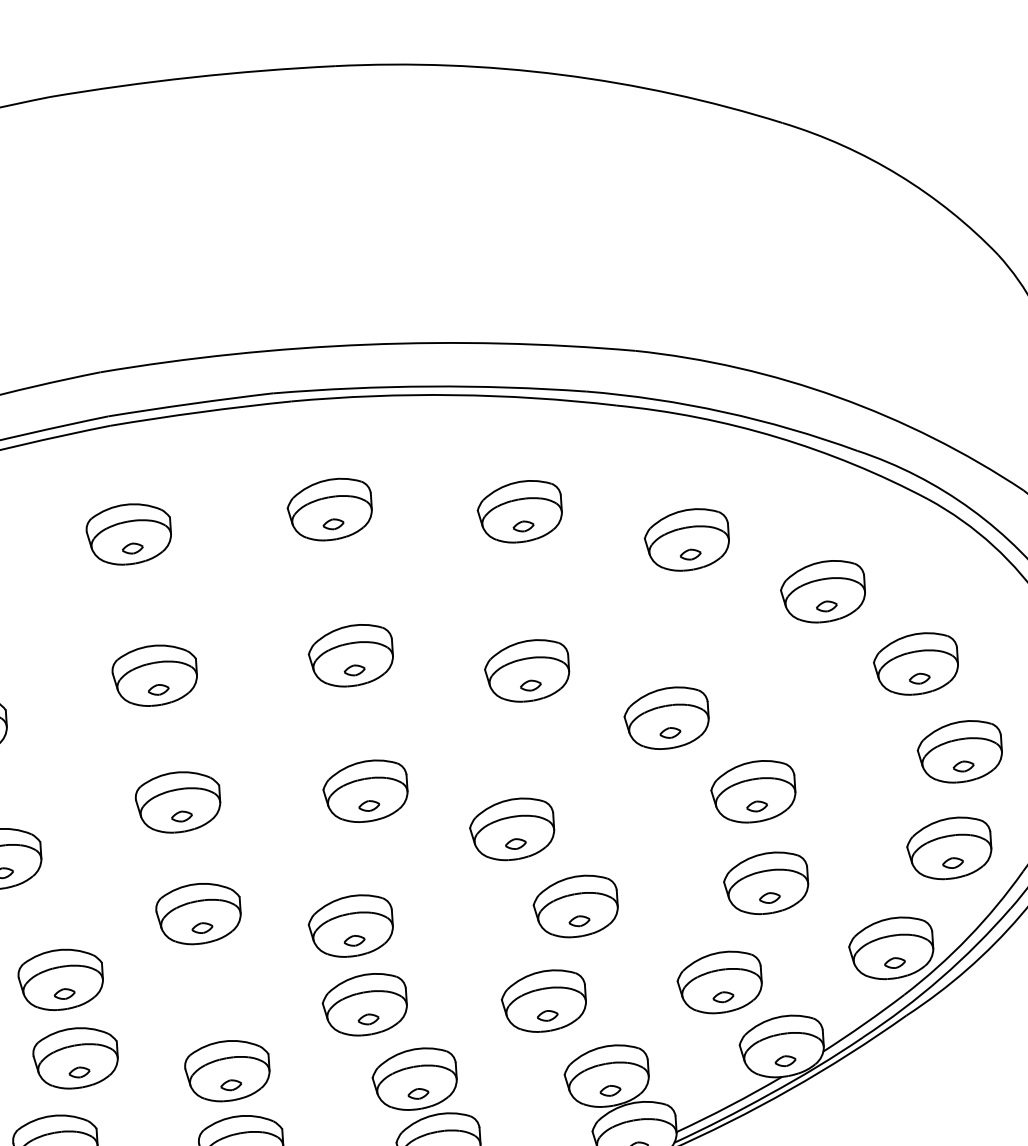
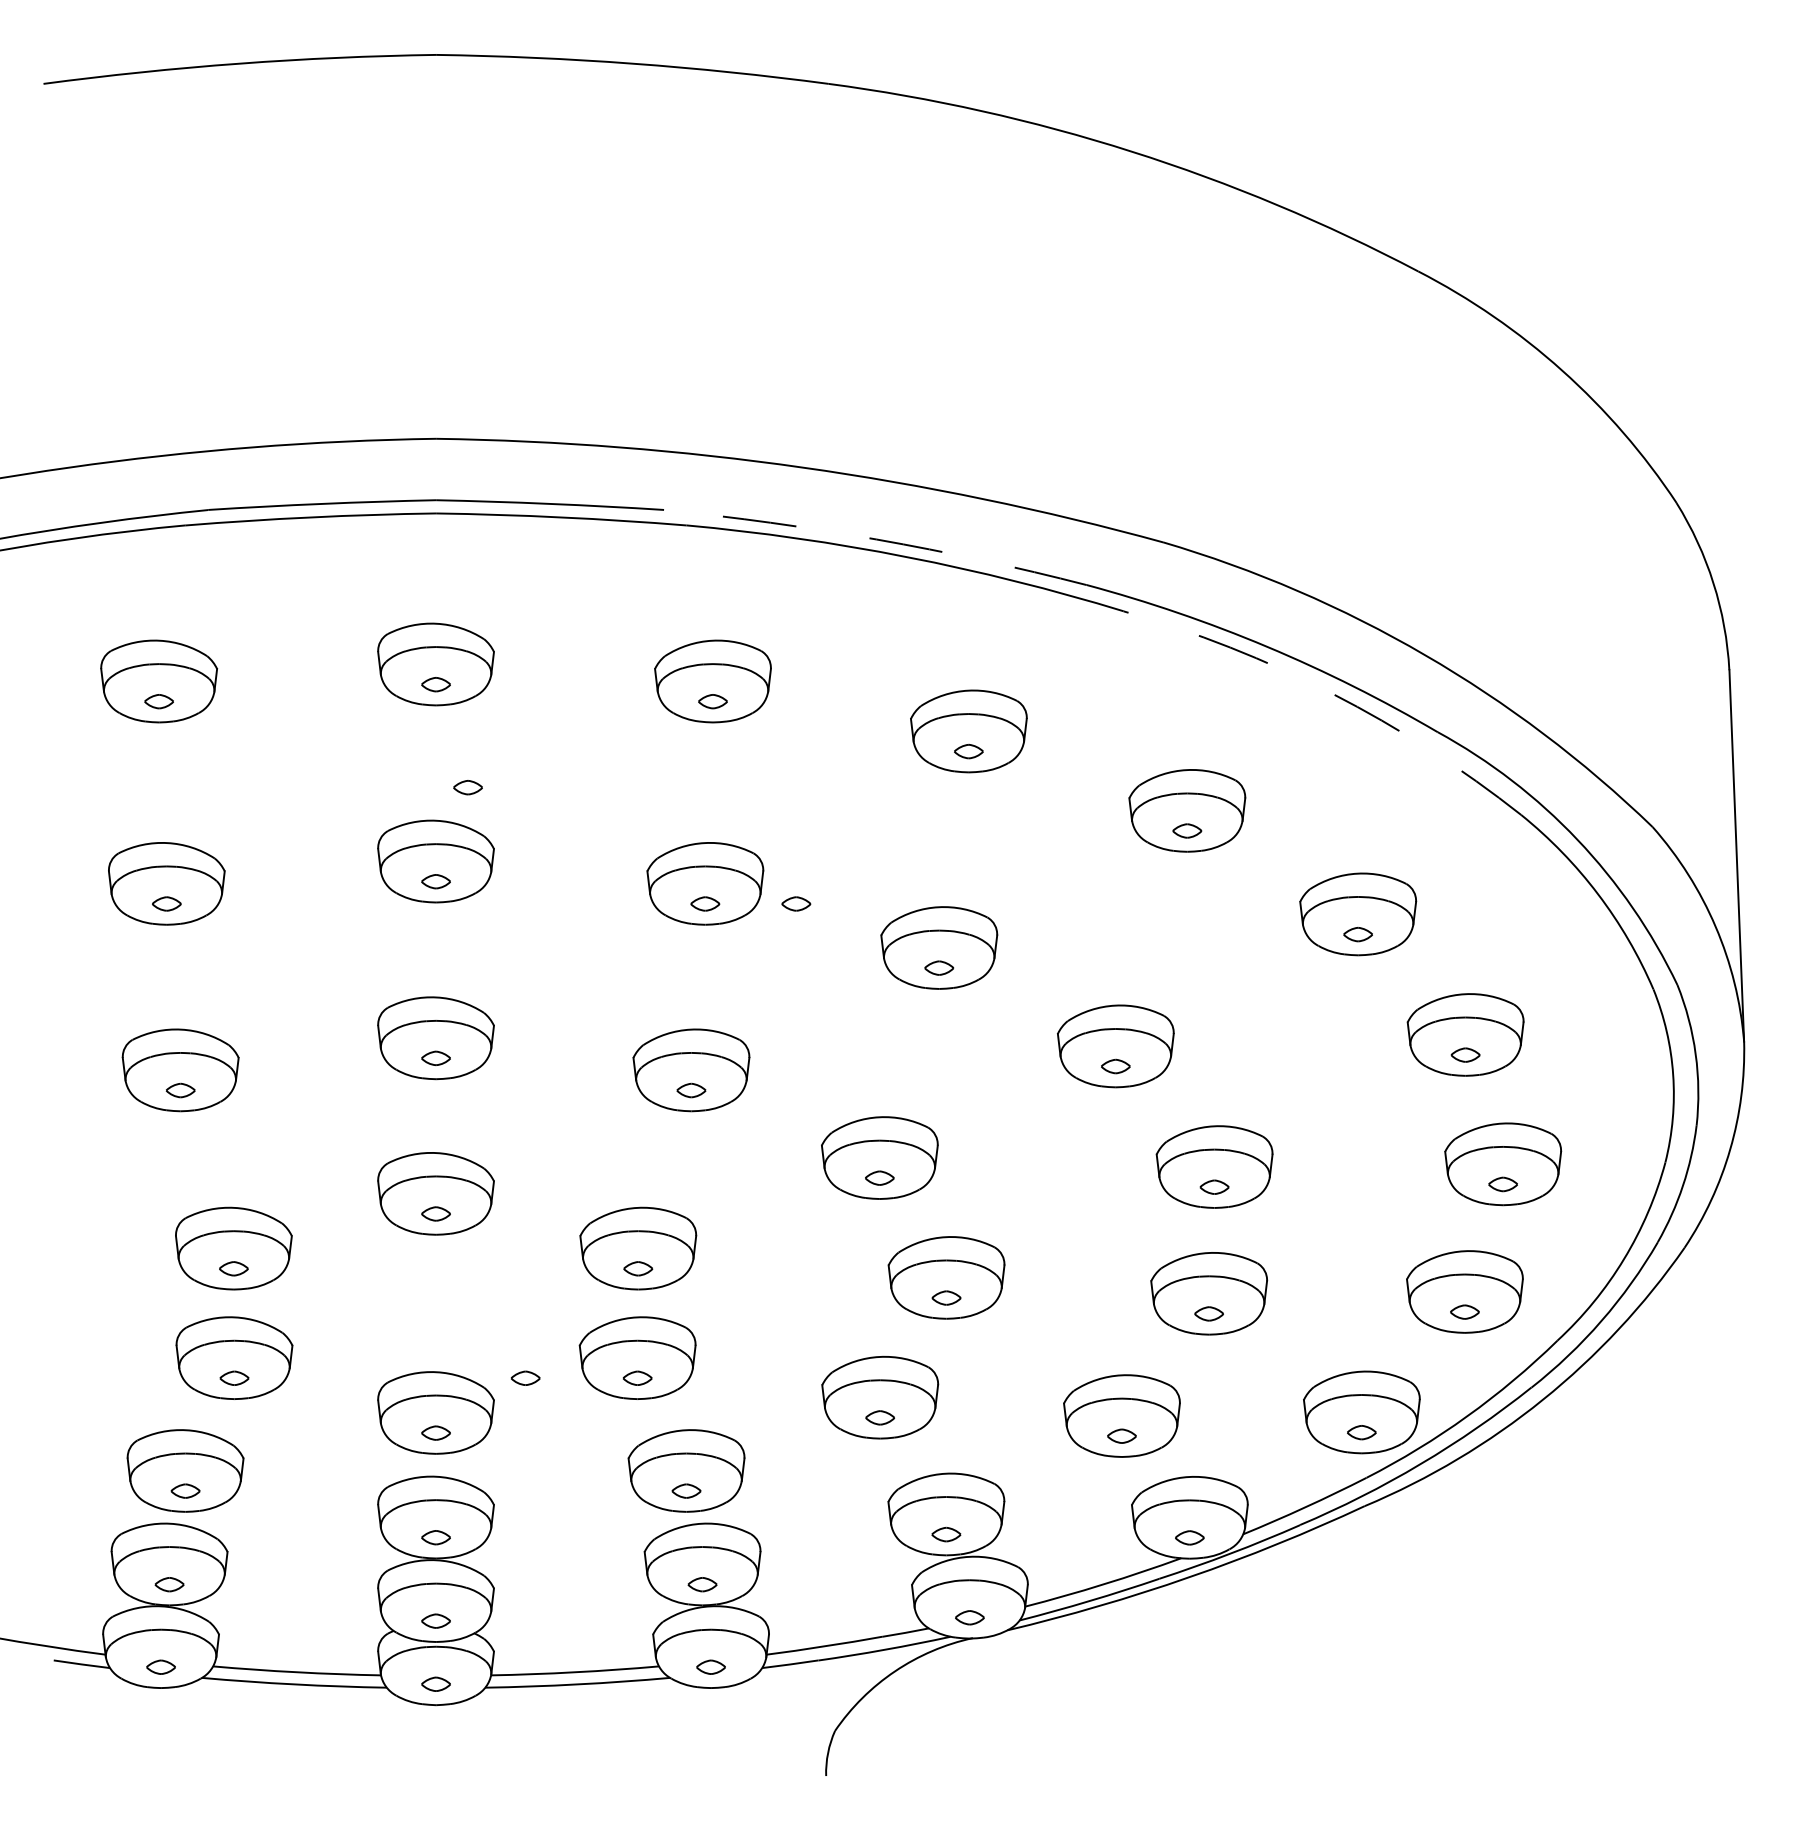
arc: (429, 386) -> (876, 539), solid -> dashed
arc: (776, 436) -> (1332, 693), solid -> dashed
part: (168, 618) -> (467, 787), added
part: (420, 658) -> (796, 903), added
part: (288, 1033) -> (525, 1377), added

